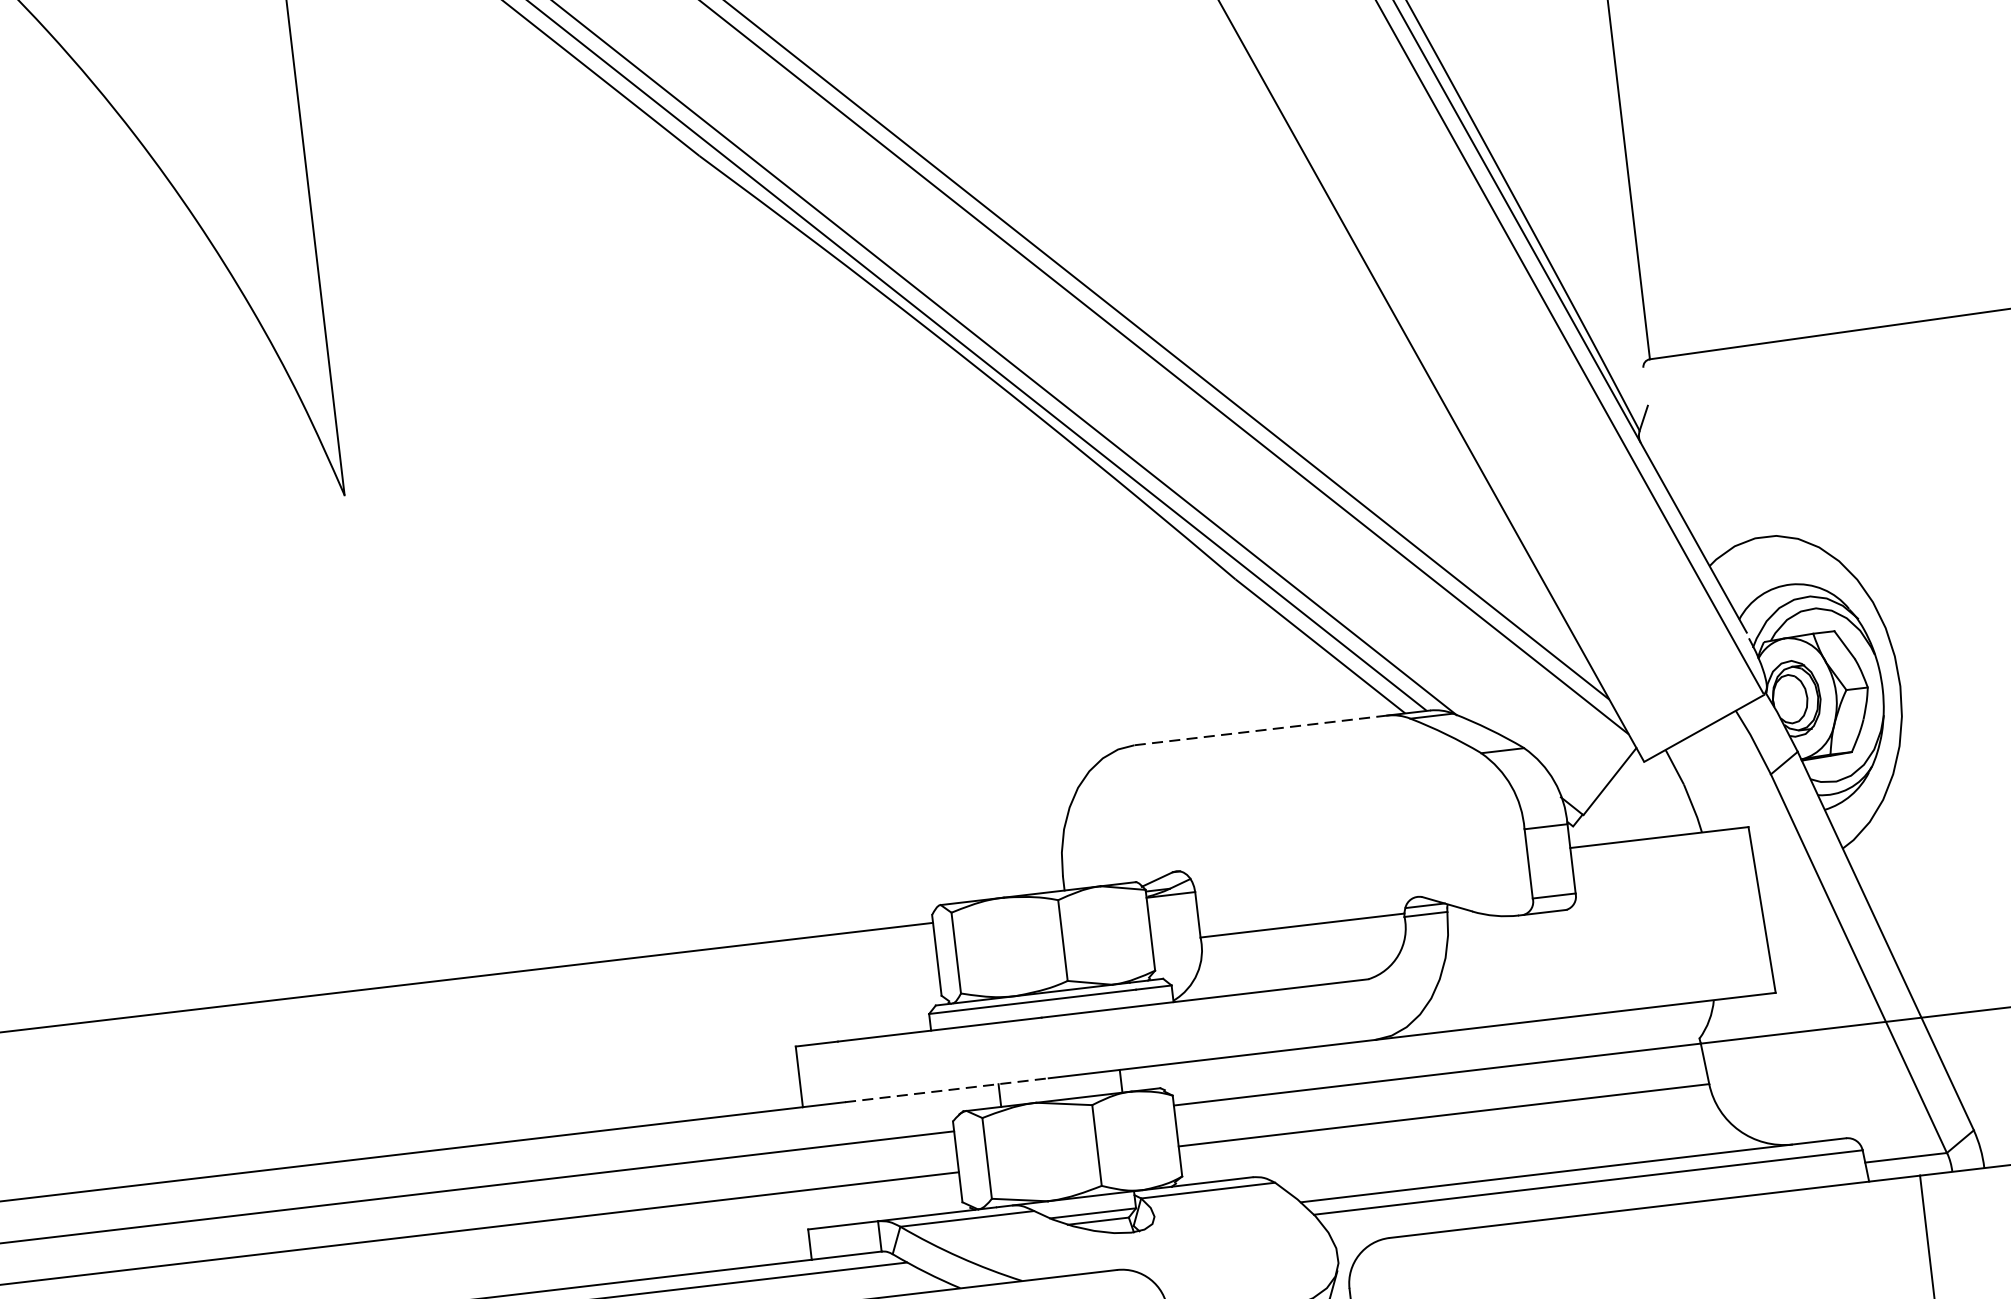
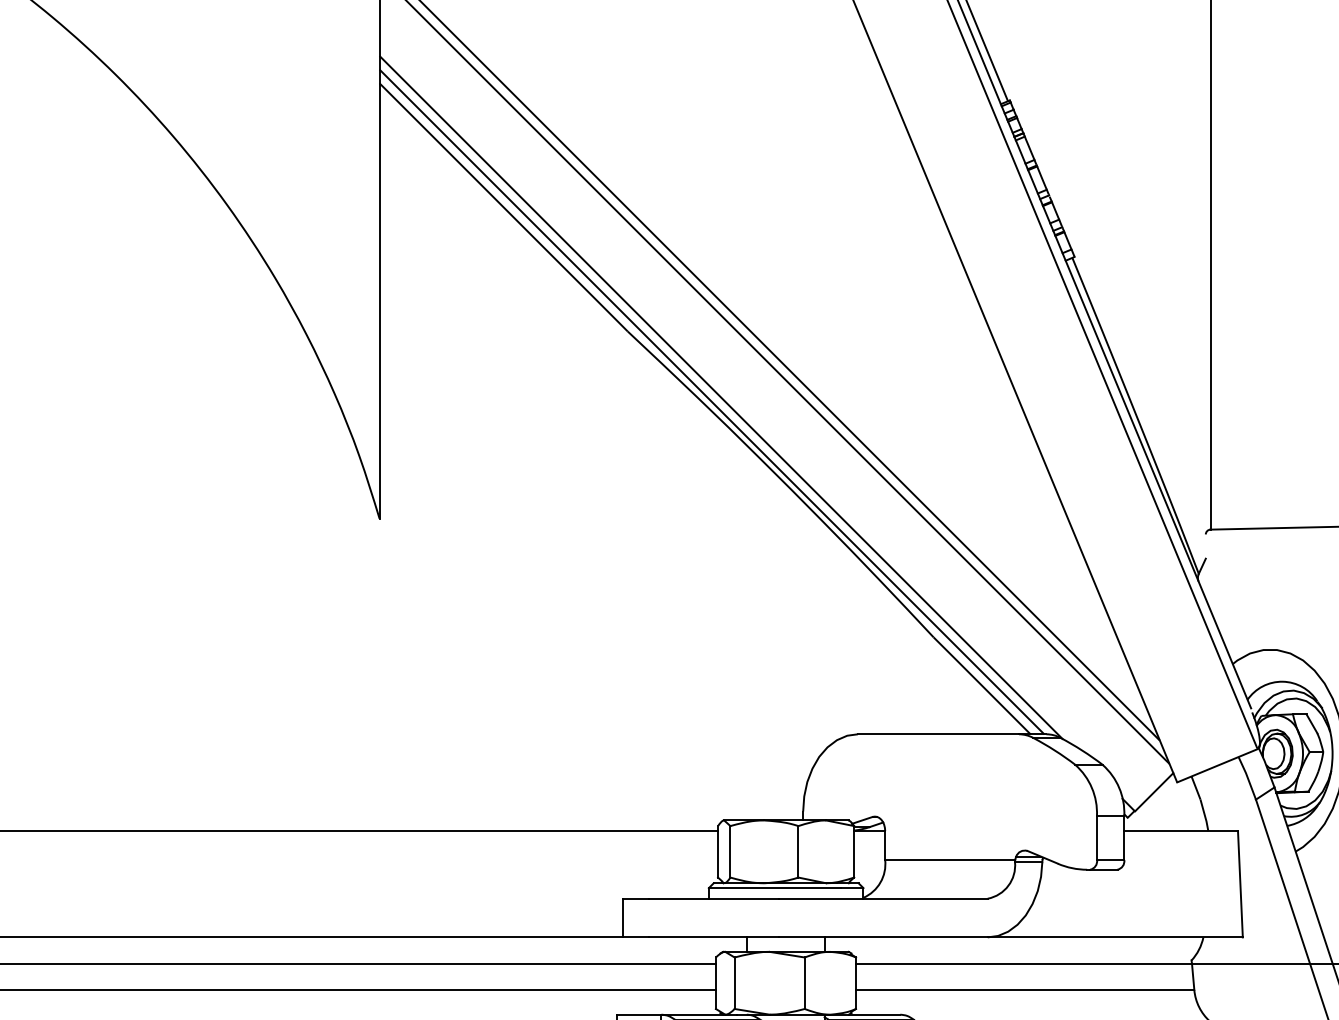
line: (1260, 730) -> (938, 734), dashed -> solid
line: (947, 1090) -> (714, 937), dashed -> solid

